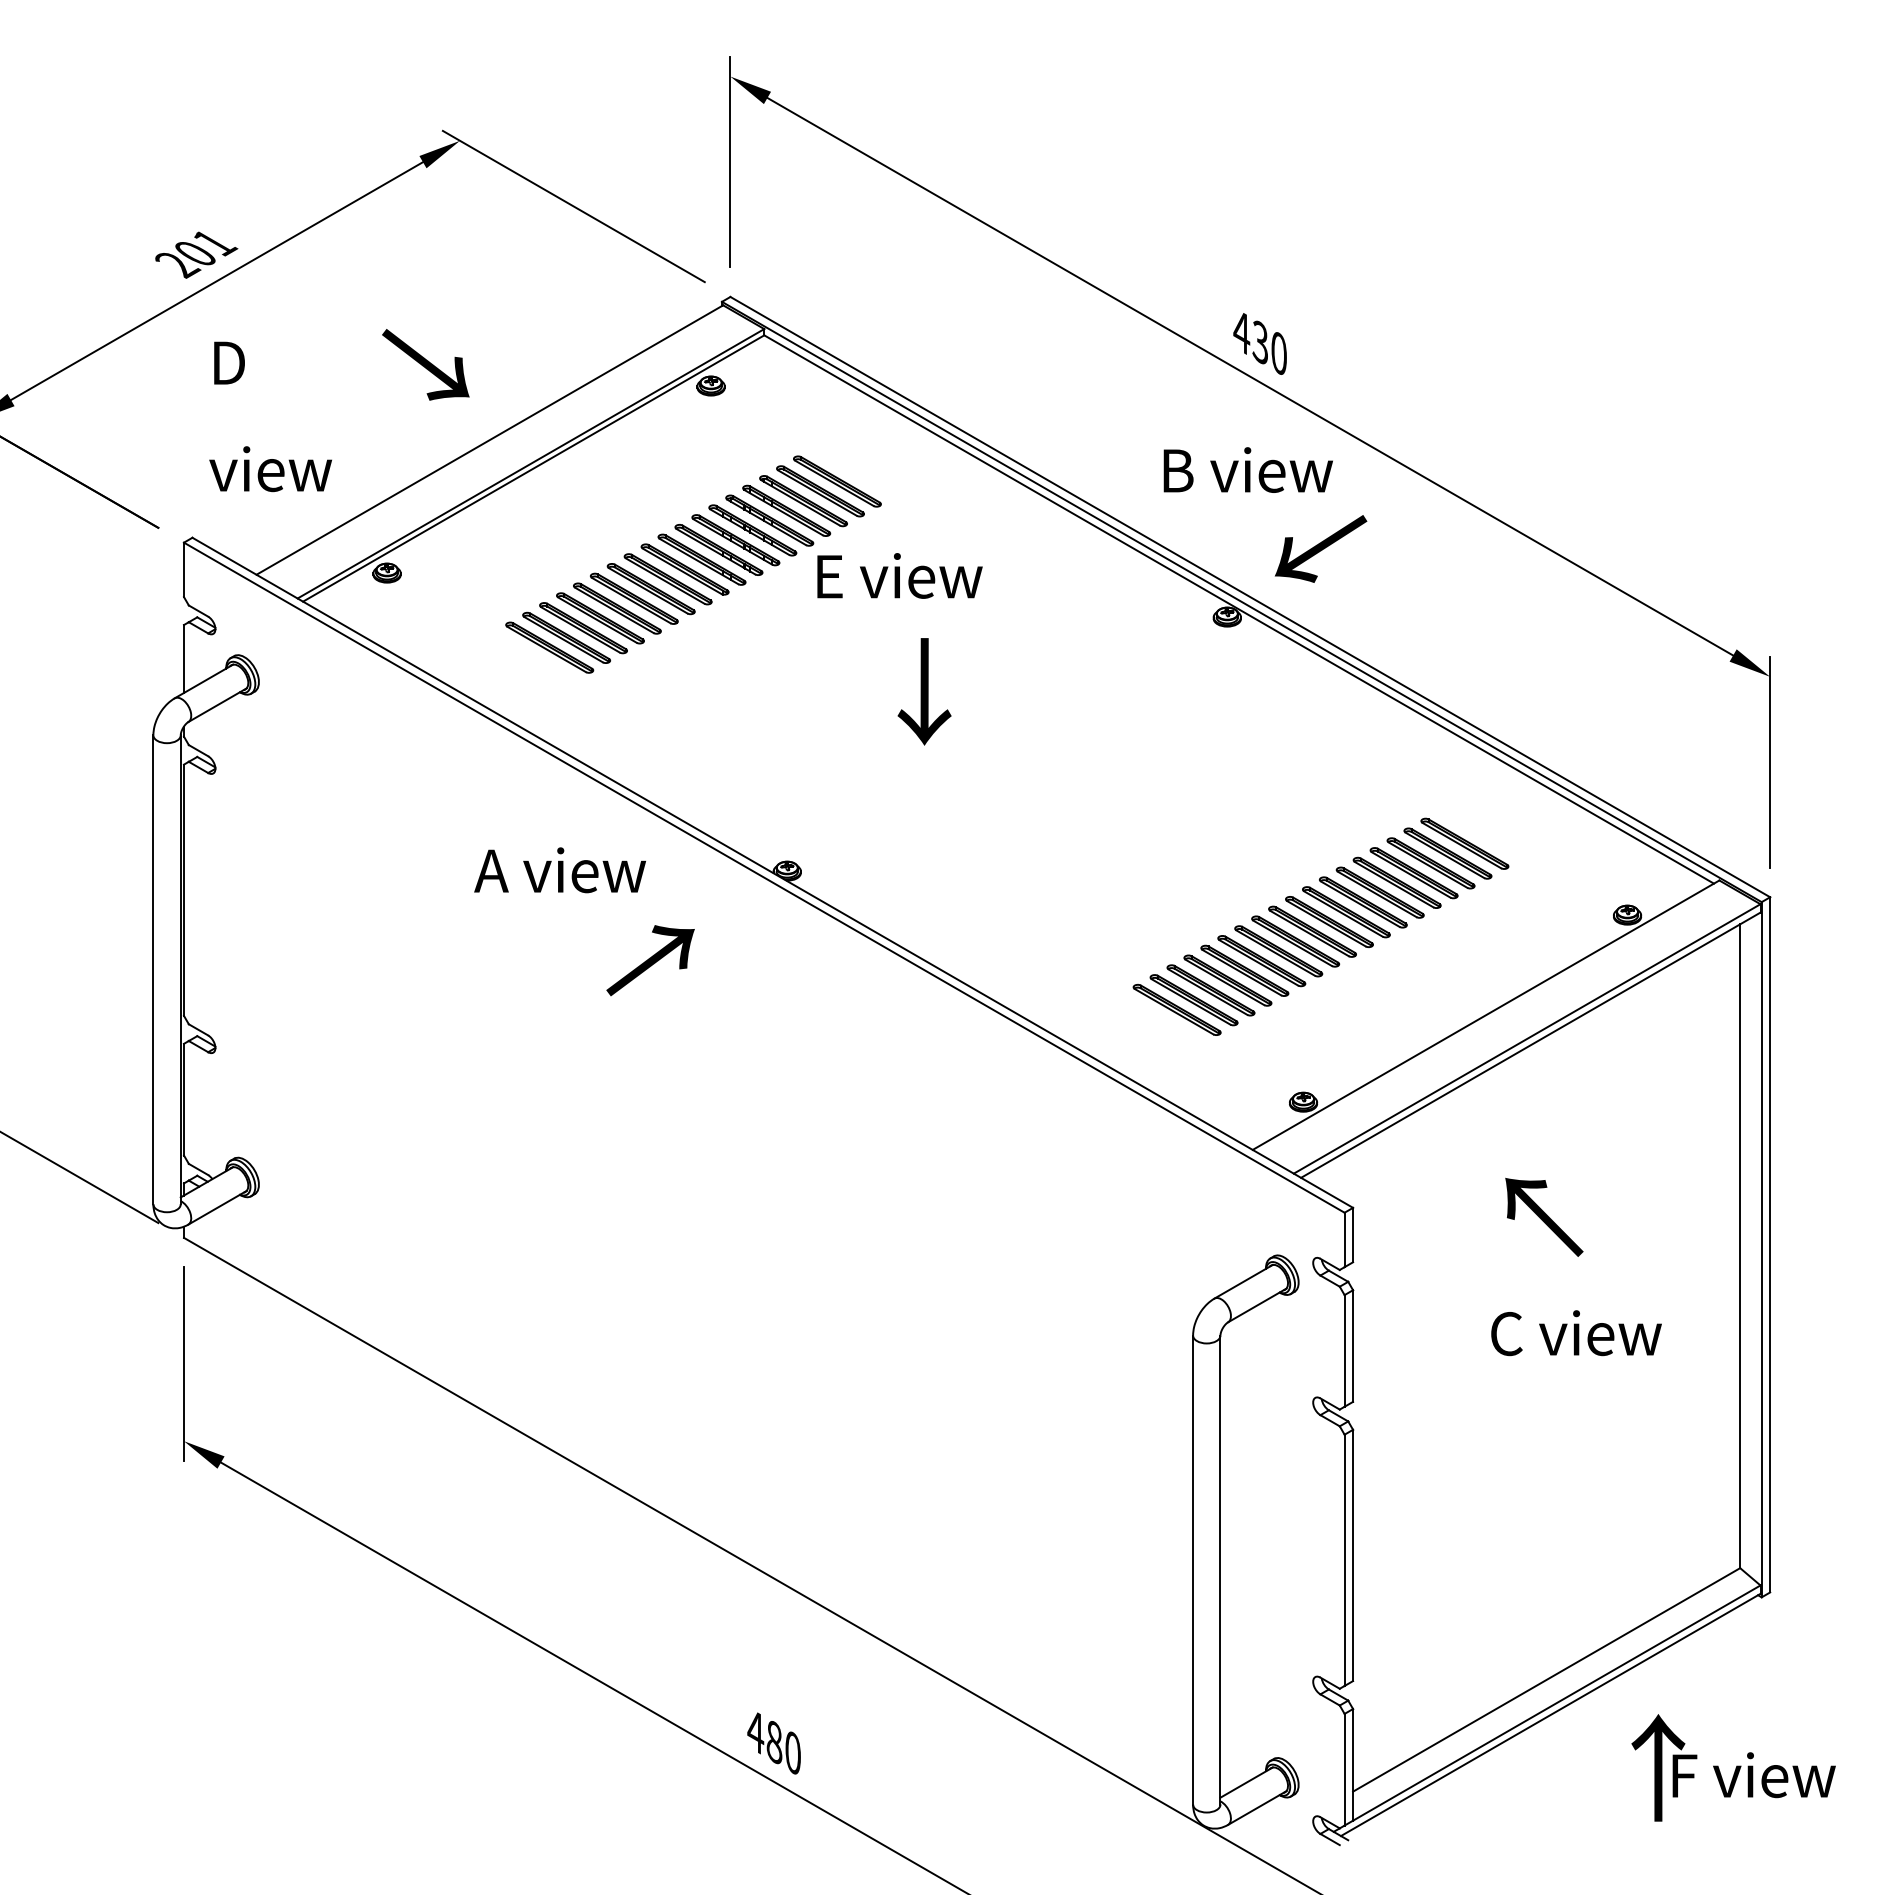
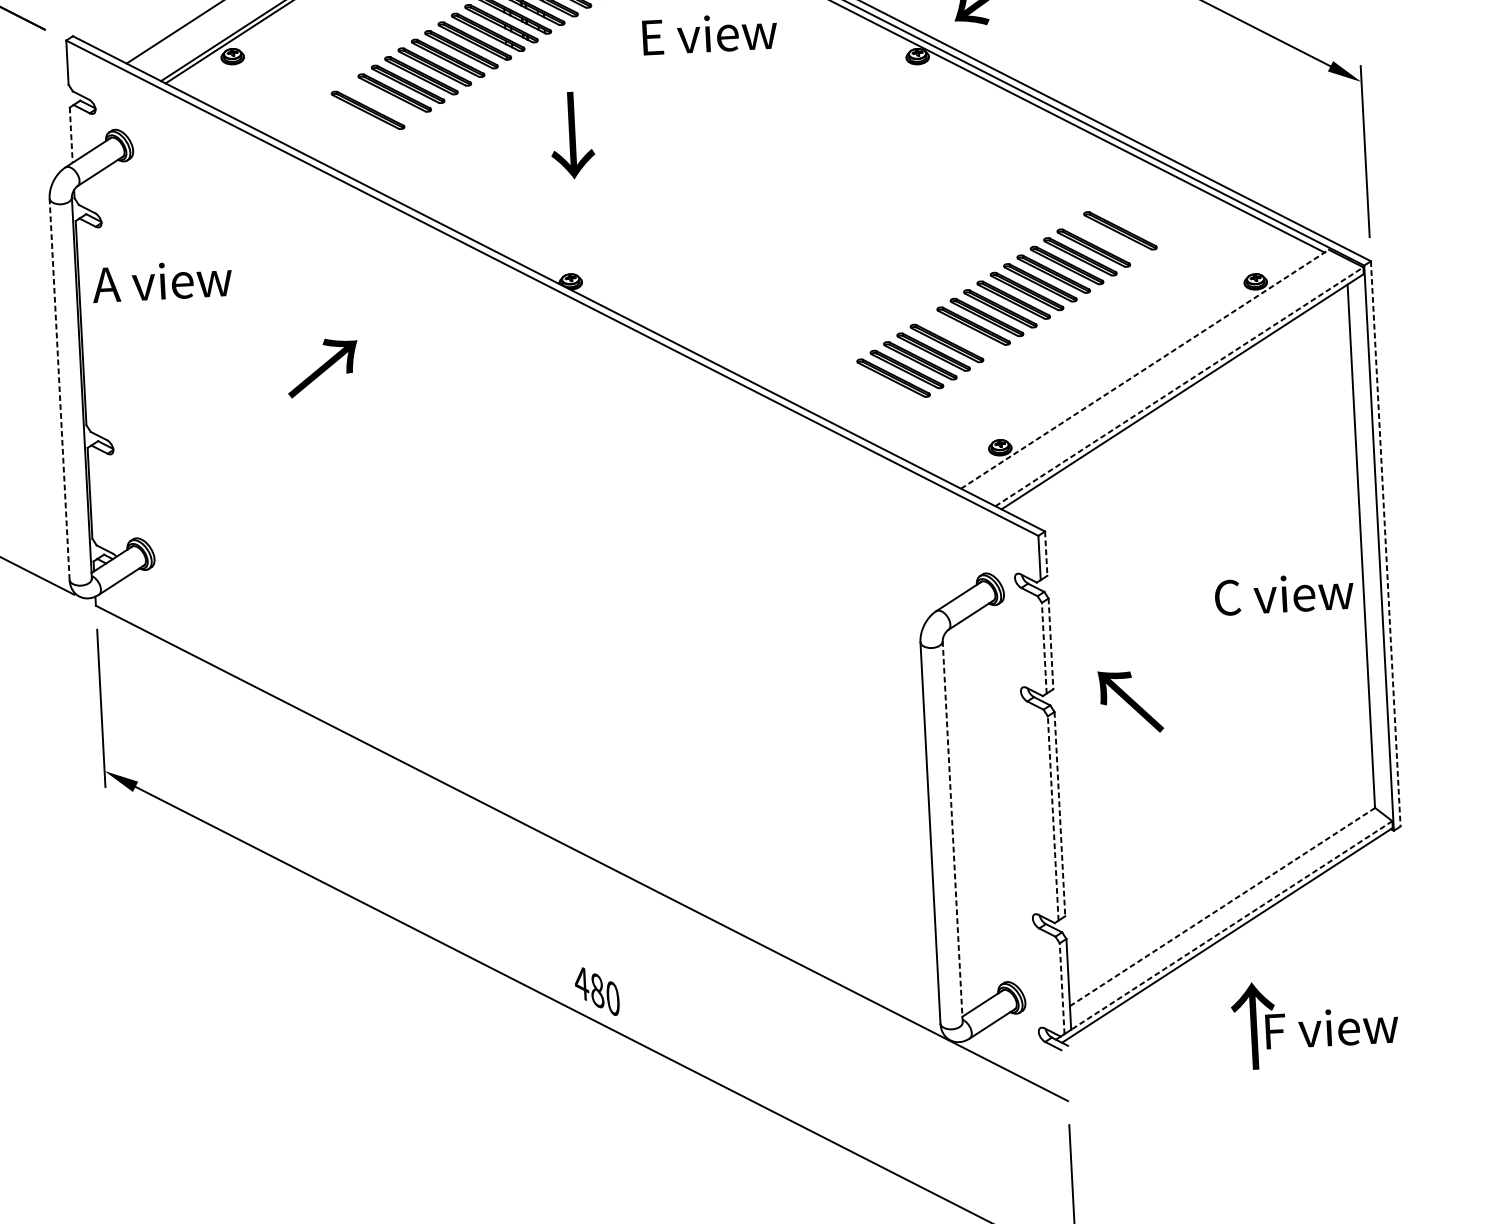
text: (899, 575) -> (709, 33), moved
part: (566, 637) -> (381, 101), removed
line: (184, 659) -> (71, 135), solid -> dashed
text: (924, 691) -> (572, 135), moved
part: (1447, 853) -> (1106, 239), removed
text: (559, 870) -> (161, 281), moved
text: (650, 960) -> (322, 367), moved
part: (1261, 961) -> (960, 335), removed
line: (153, 969) -> (59, 388), solid -> dashed
line: (1486, 1014) -> (1145, 368), solid -> dashed
line: (1527, 1038) -> (1179, 386), solid -> dashed
text: (1544, 1216) -> (1130, 701), moved
line: (1353, 1235) -> (1046, 554), solid -> dashed
line: (1770, 1244) -> (1386, 543), solid -> dashed
text: (1576, 1333) -> (1284, 594), moved
line: (1353, 1346) -> (1051, 644), solid -> dashed
line: (1344, 1350) -> (1044, 647), solid -> dashed
line: (1353, 1555) -> (1060, 814), solid -> dashed
line: (1344, 1560) -> (1053, 818), solid -> dashed
line: (1220, 1570) -> (952, 832), solid -> dashed
line: (1546, 1680) -> (1222, 907), solid -> dashed
line: (1556, 1703) -> (1231, 925), solid -> dashed
text: (1733, 1767) -> (1314, 1022), moved
line: (1344, 1769) -> (1062, 988), solid -> dashed

